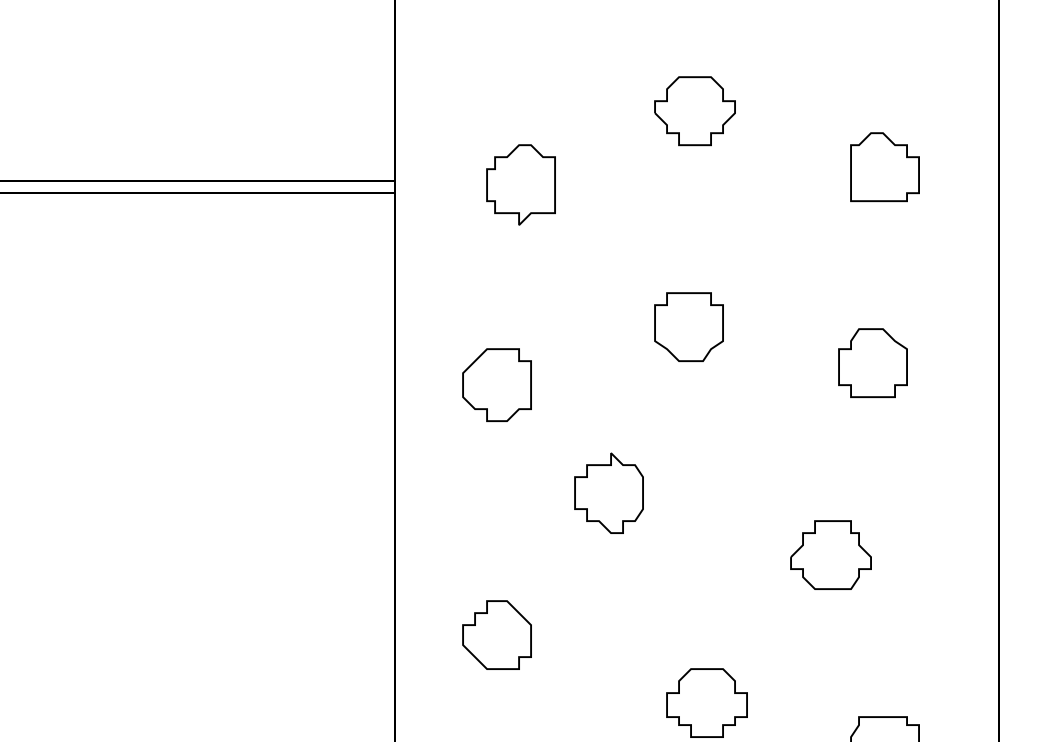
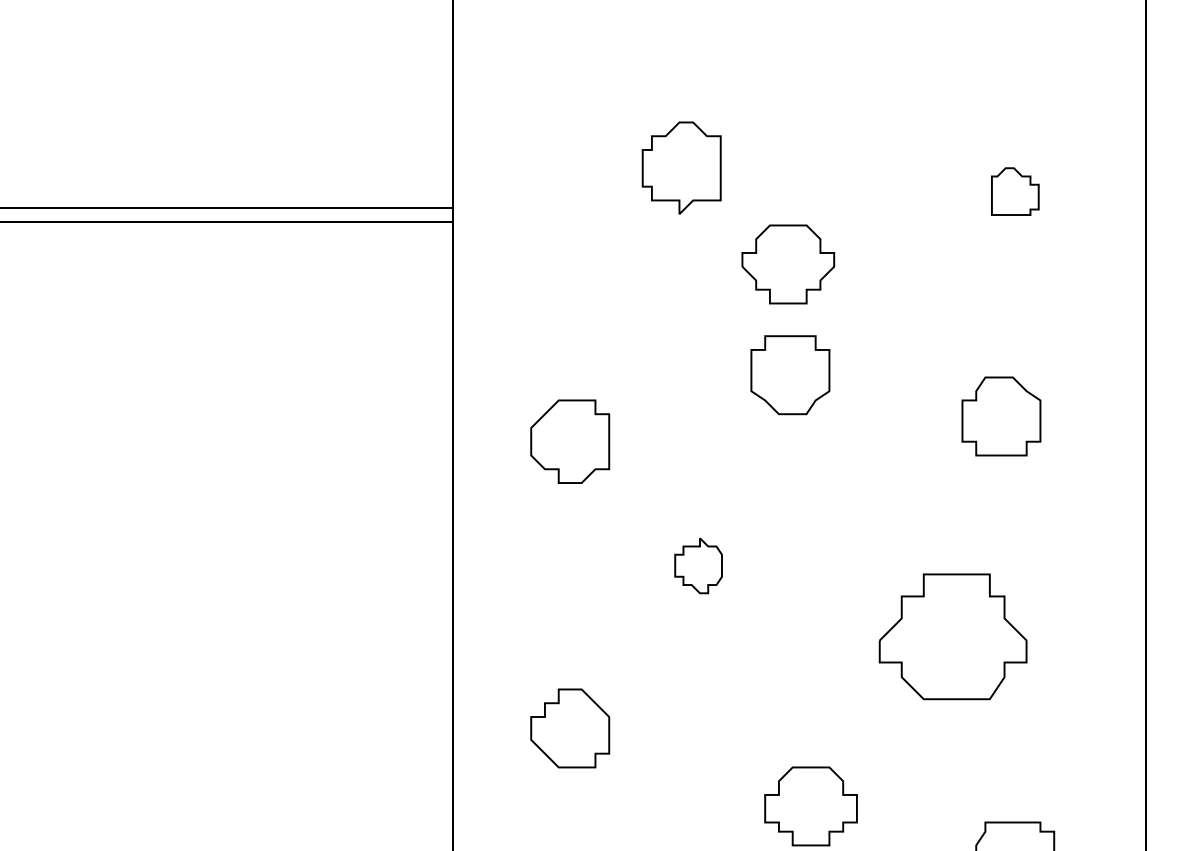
part: (695, 111) -> (788, 264), moved
part: (885, 166) -> (1015, 191), size x0.6
part: (520, 184) -> (681, 167), moved
part: (608, 493) -> (698, 565), size x0.6
part: (831, 554) -> (953, 636), size x1.6

